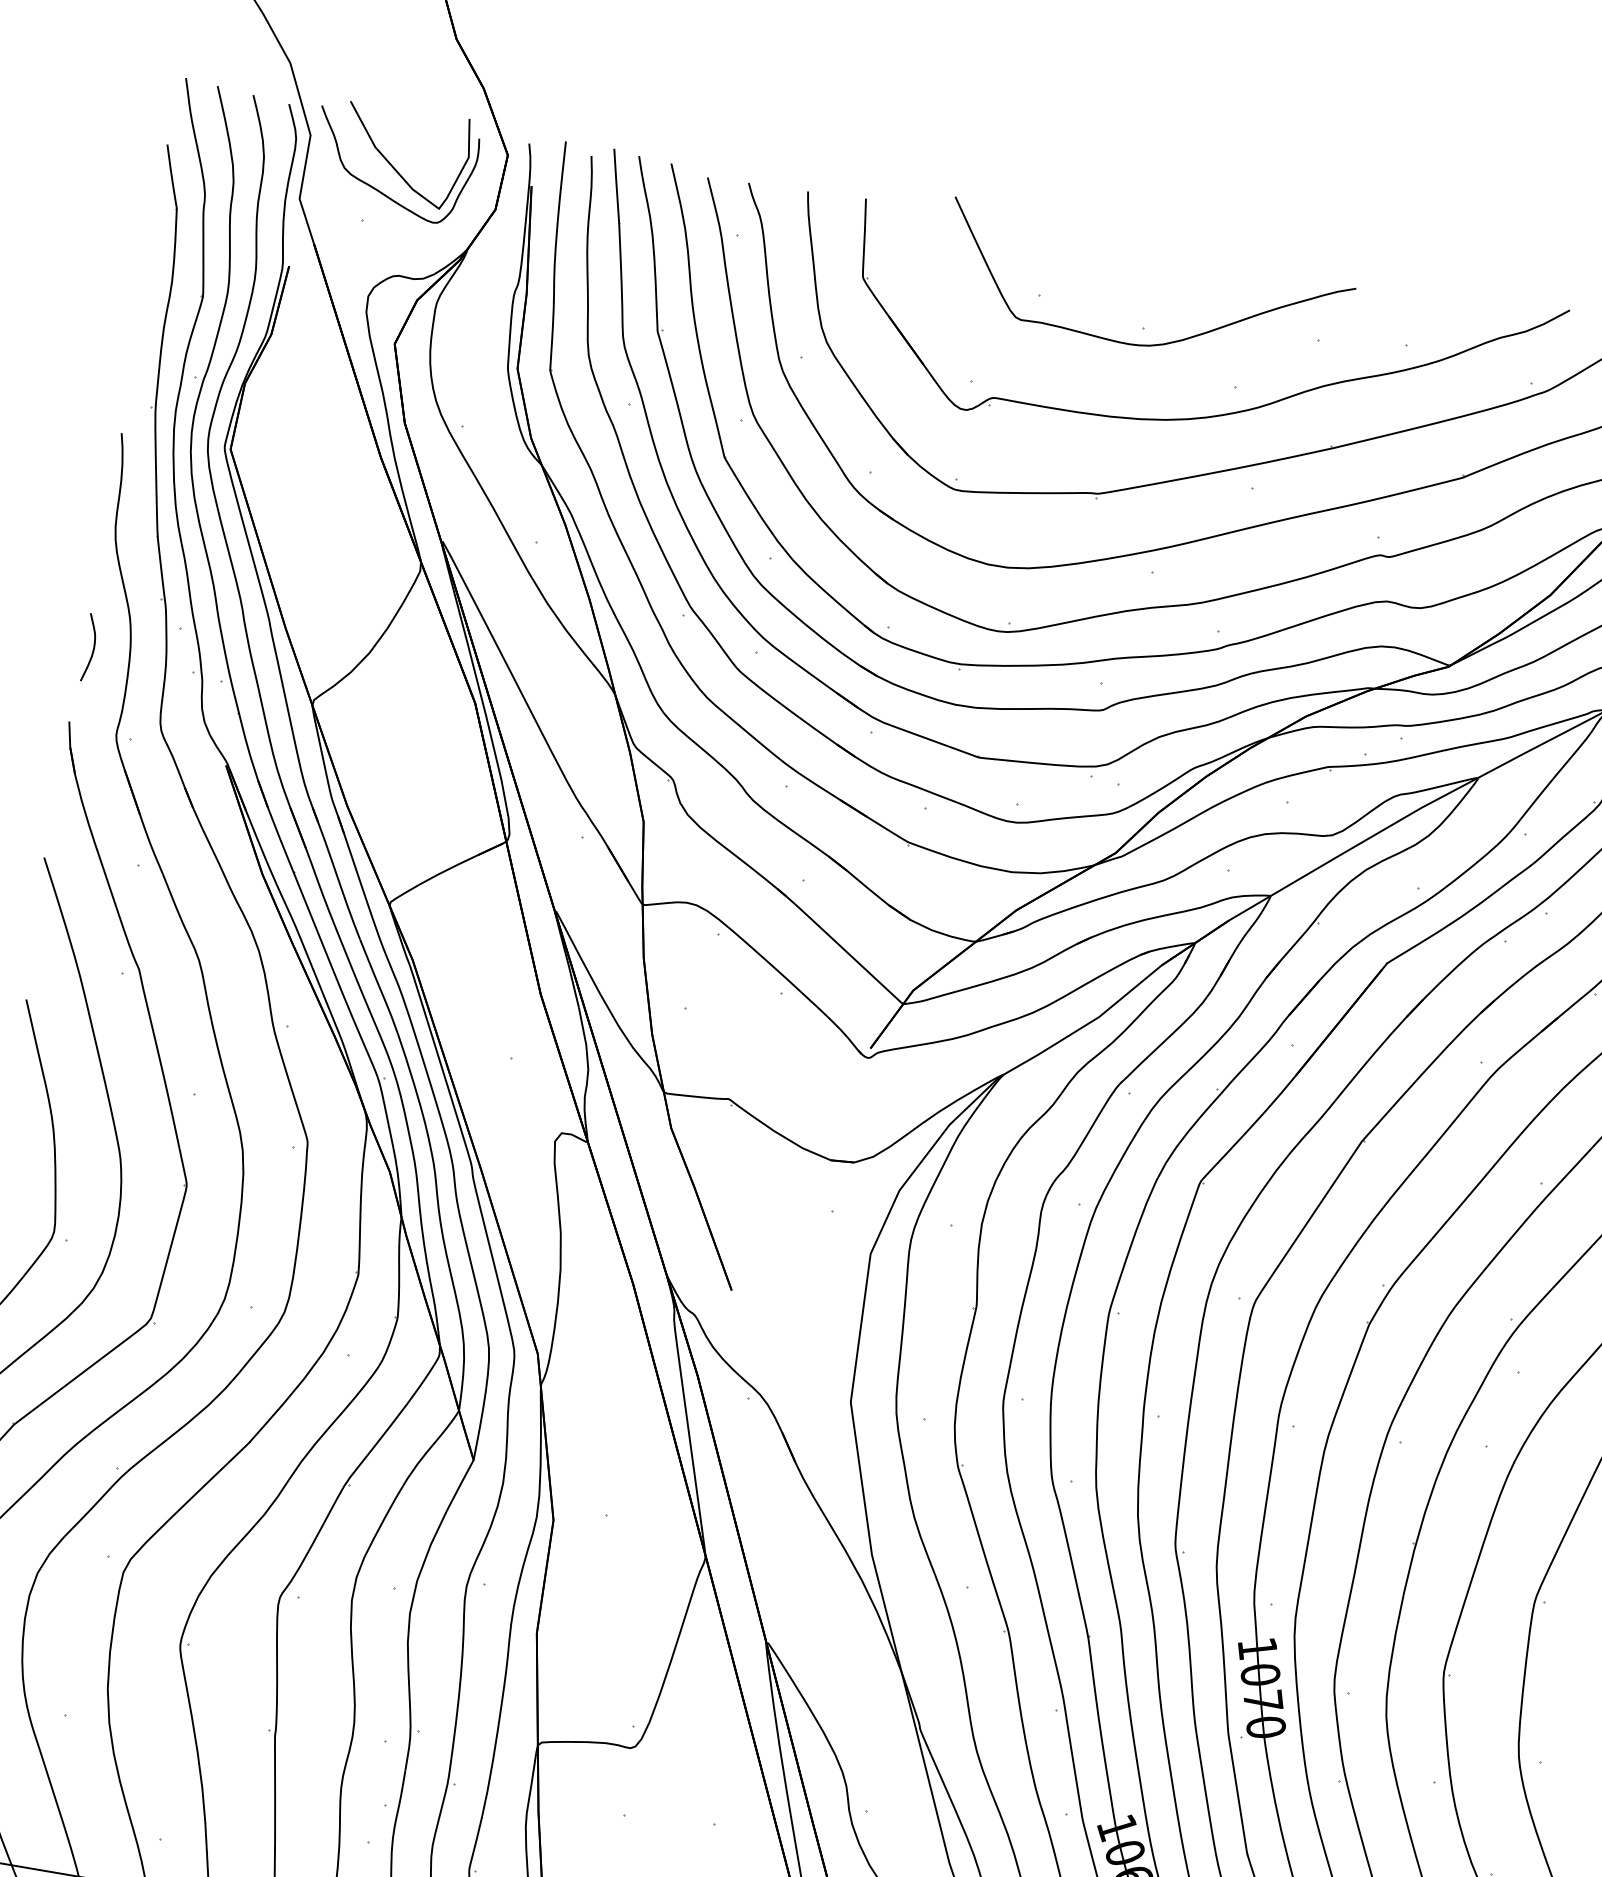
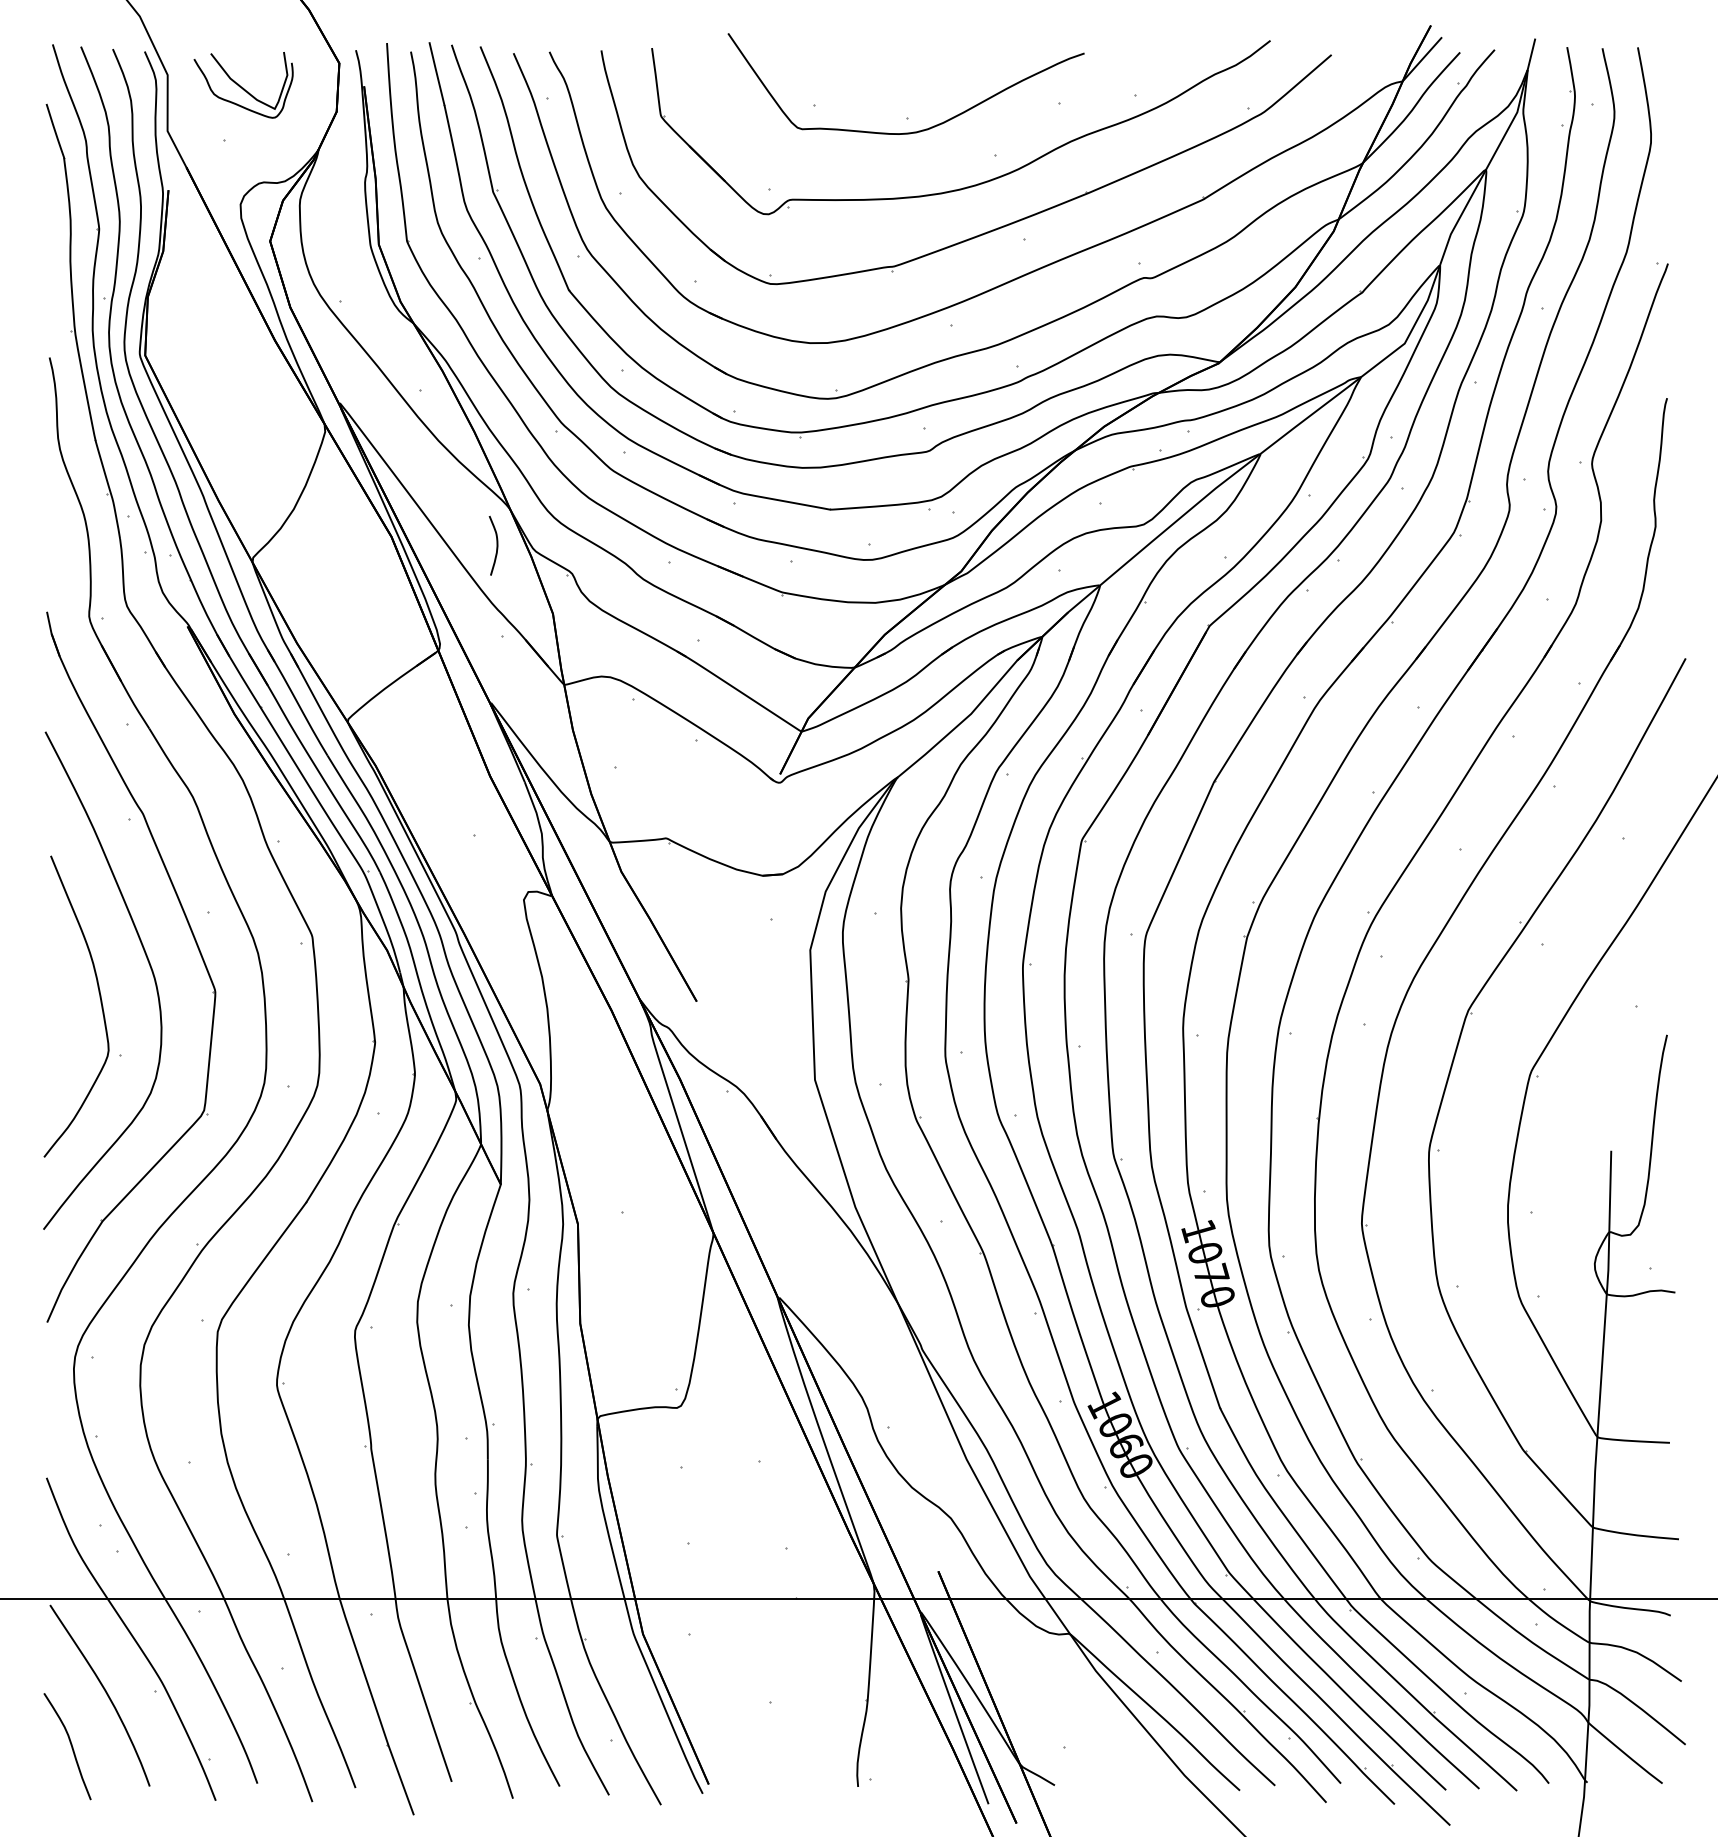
part: (394, 160) -> (243, 84), size x0.7
curve: (92, 648) -> (496, 545), moved

